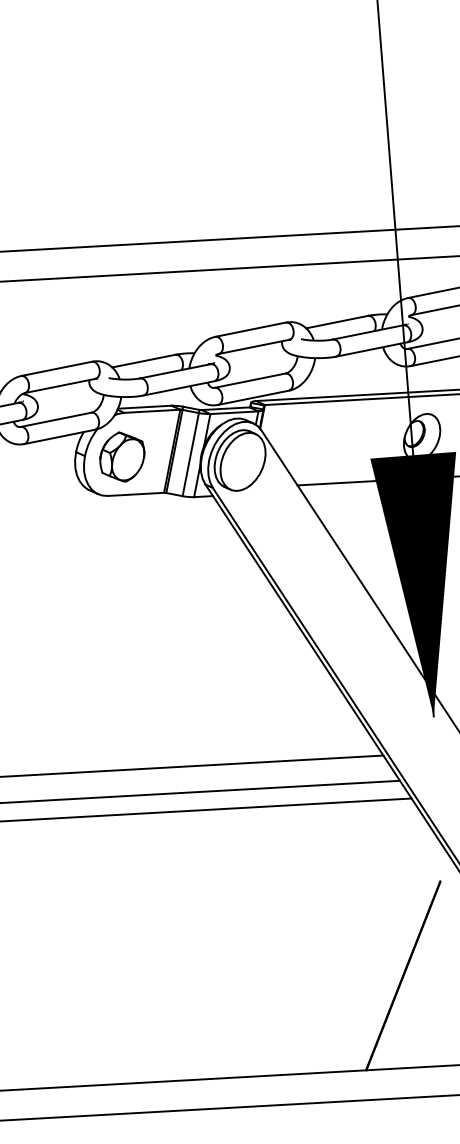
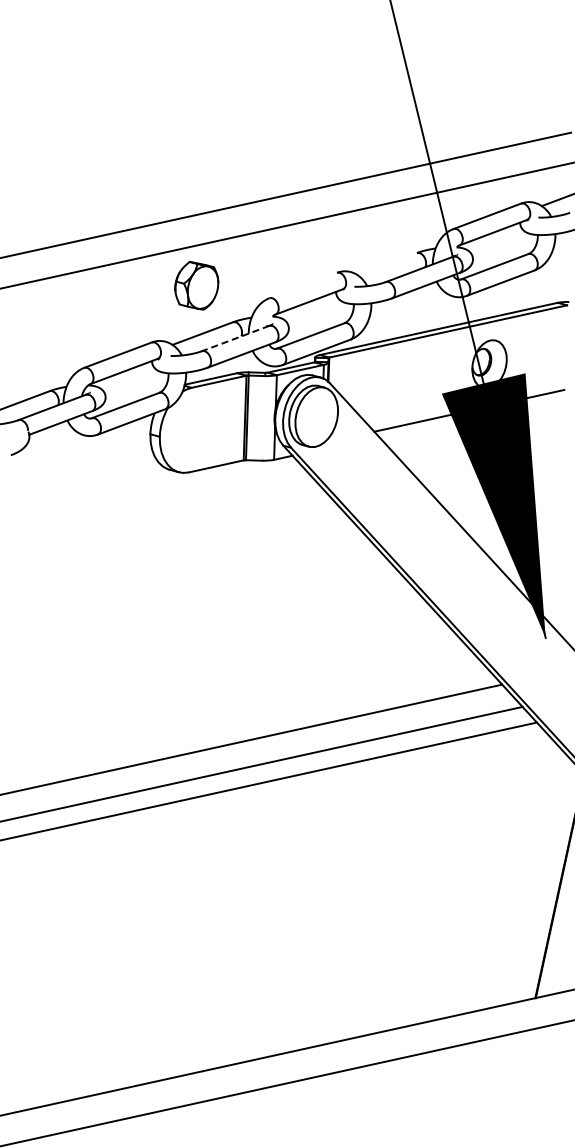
line: (336, 322) -> (386, 264), removed
line: (250, 329) -> (302, 285), removed
line: (175, 371) -> (235, 338), solid -> dashed
line: (190, 454) -> (263, 418), removed
part: (122, 456) -> (196, 285), moved

